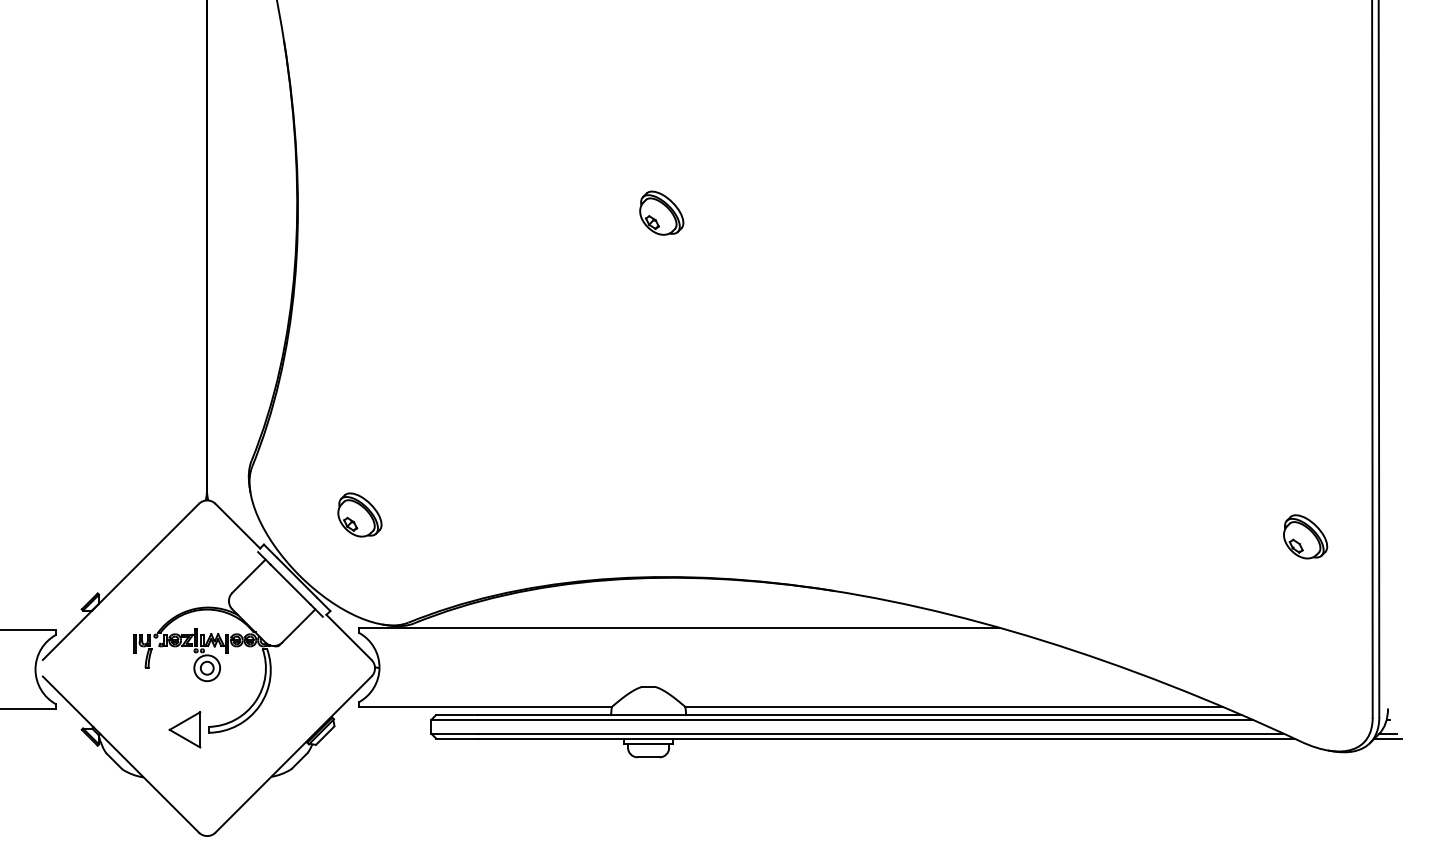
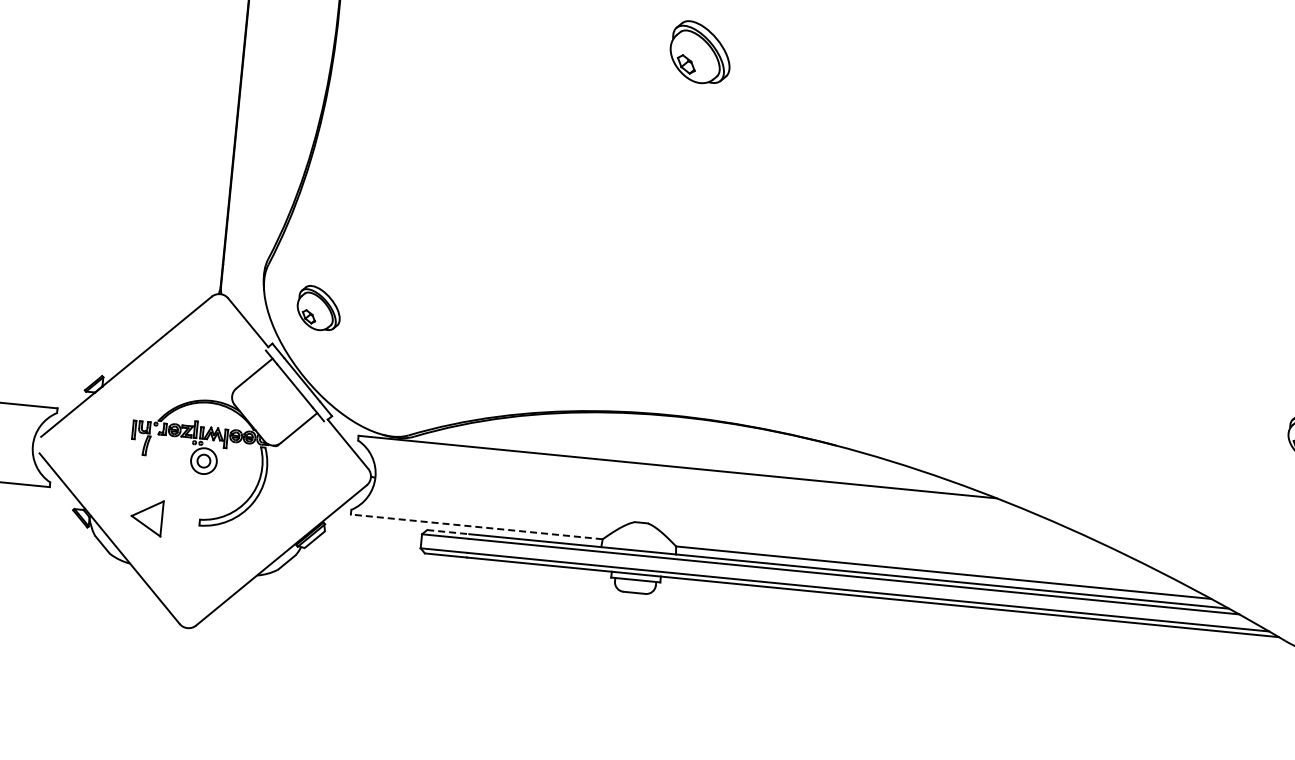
part: (661, 212) -> (700, 51), size x1.4
part: (359, 514) -> (318, 307), moved
line: (485, 707) -> (477, 527), solid -> dashed
line: (457, 715) -> (448, 532), solid -> dashed
part: (184, 729) -> (146, 517), moved

